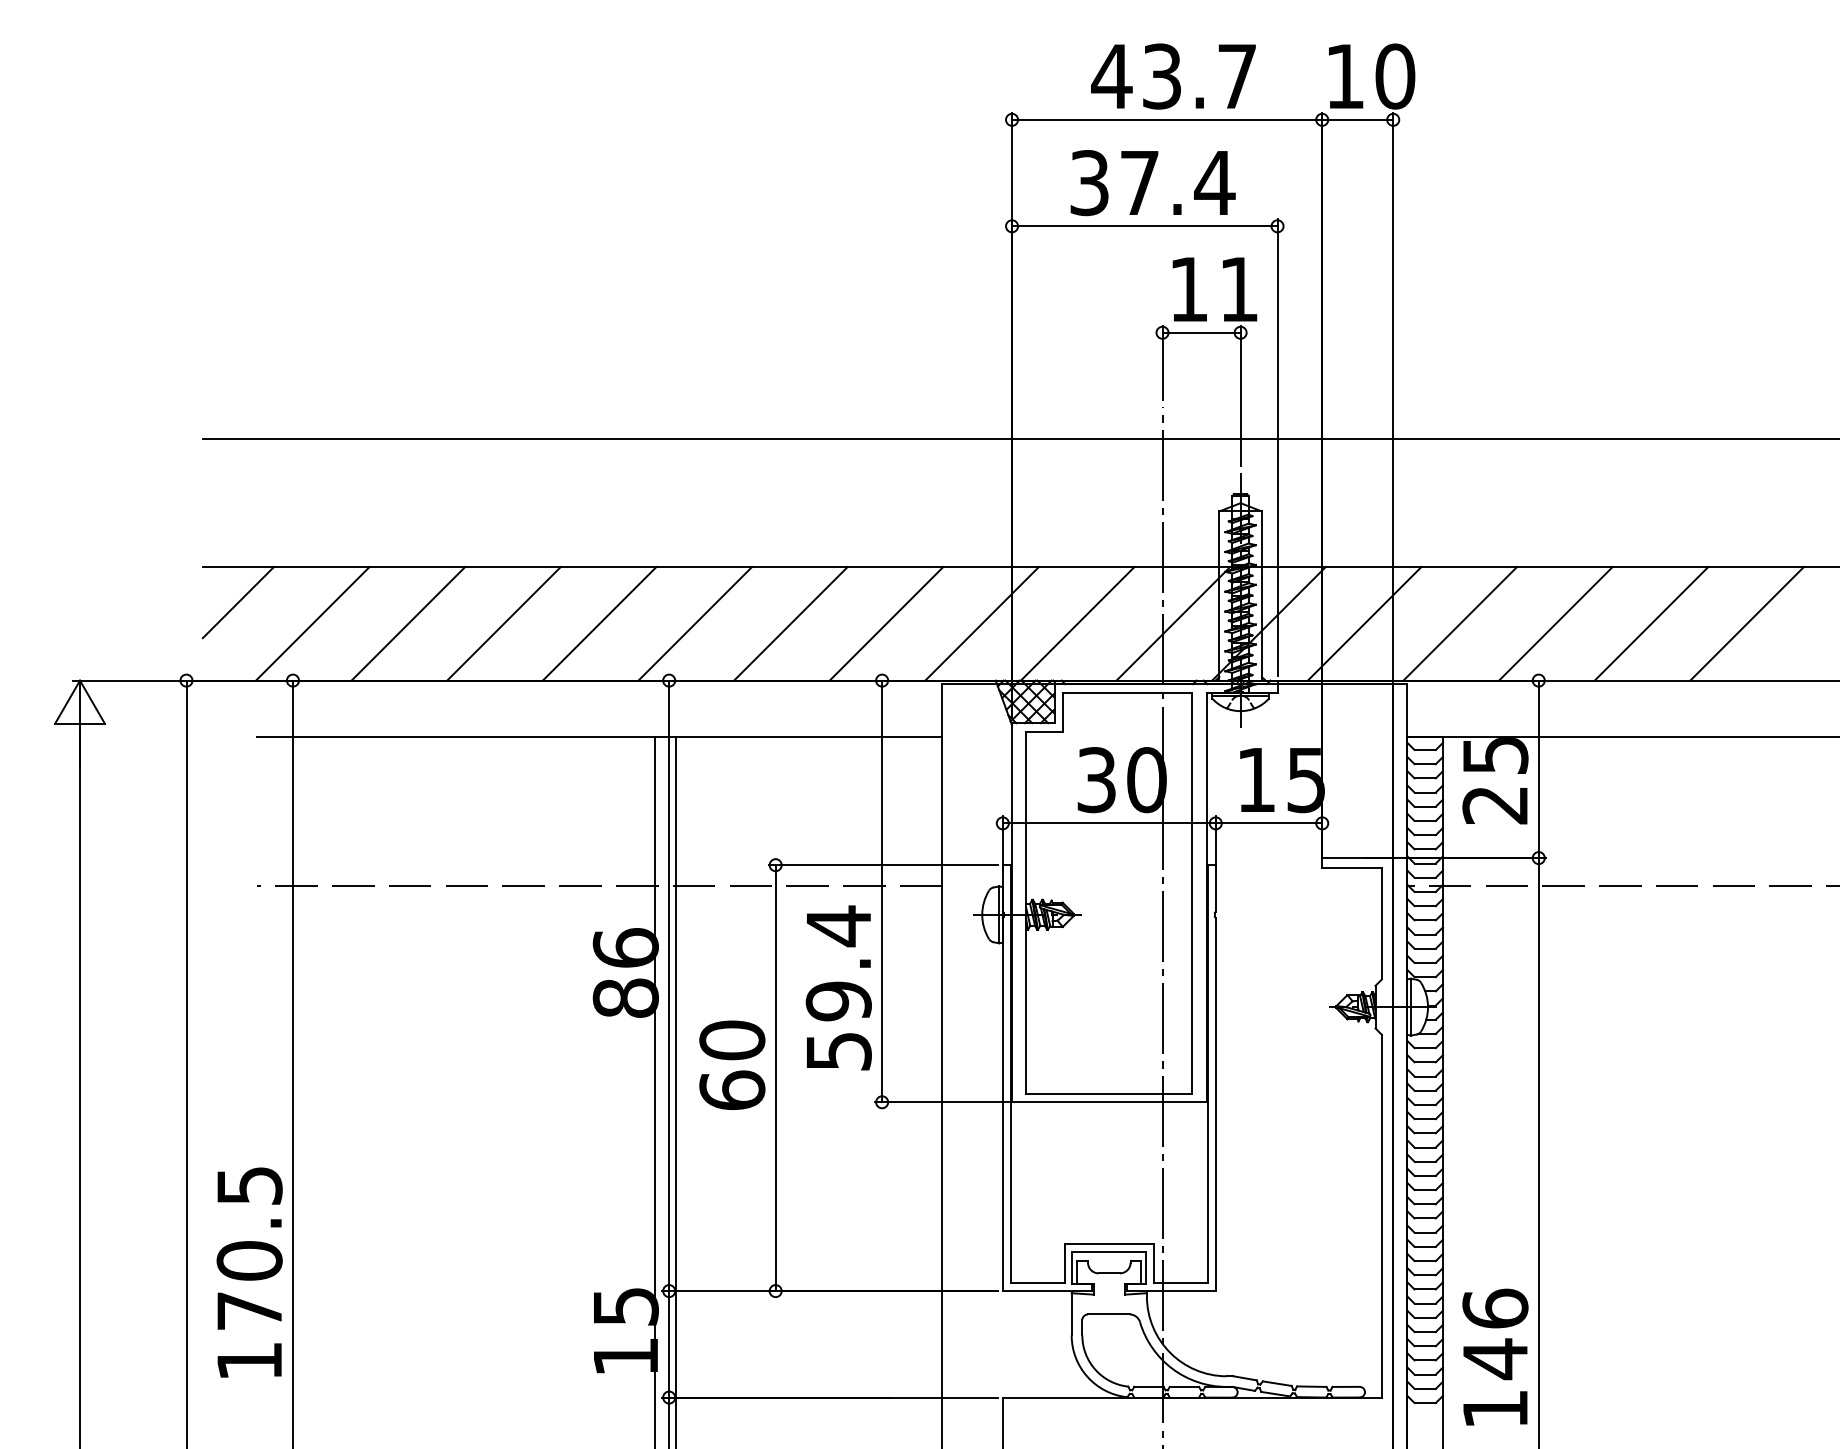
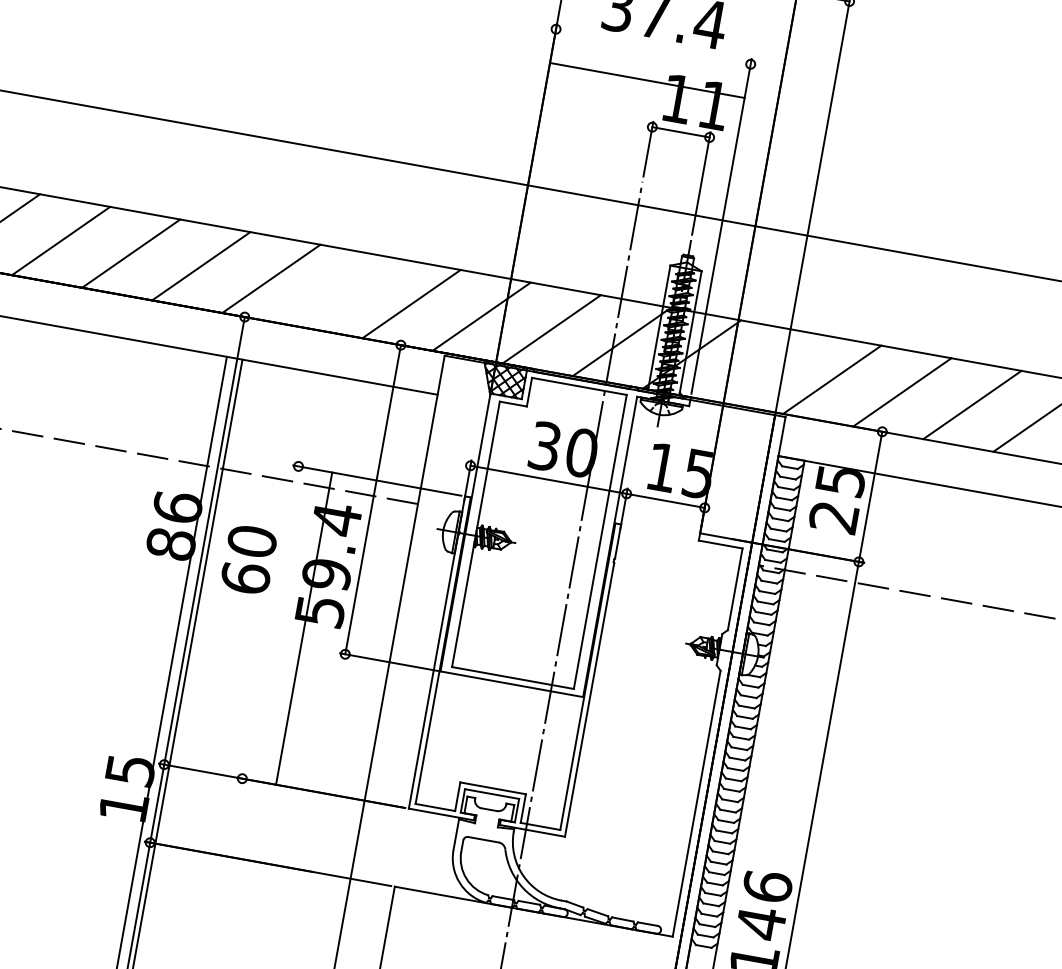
line: (1144, 226) -> (647, 80), moved
line: (790, 623) -> (341, 291), removed
line: (1364, 623) -> (762, 366), removed
text: (732, 1064) -> (249, 559), moved
line: (775, 1078) -> (303, 628), moved

